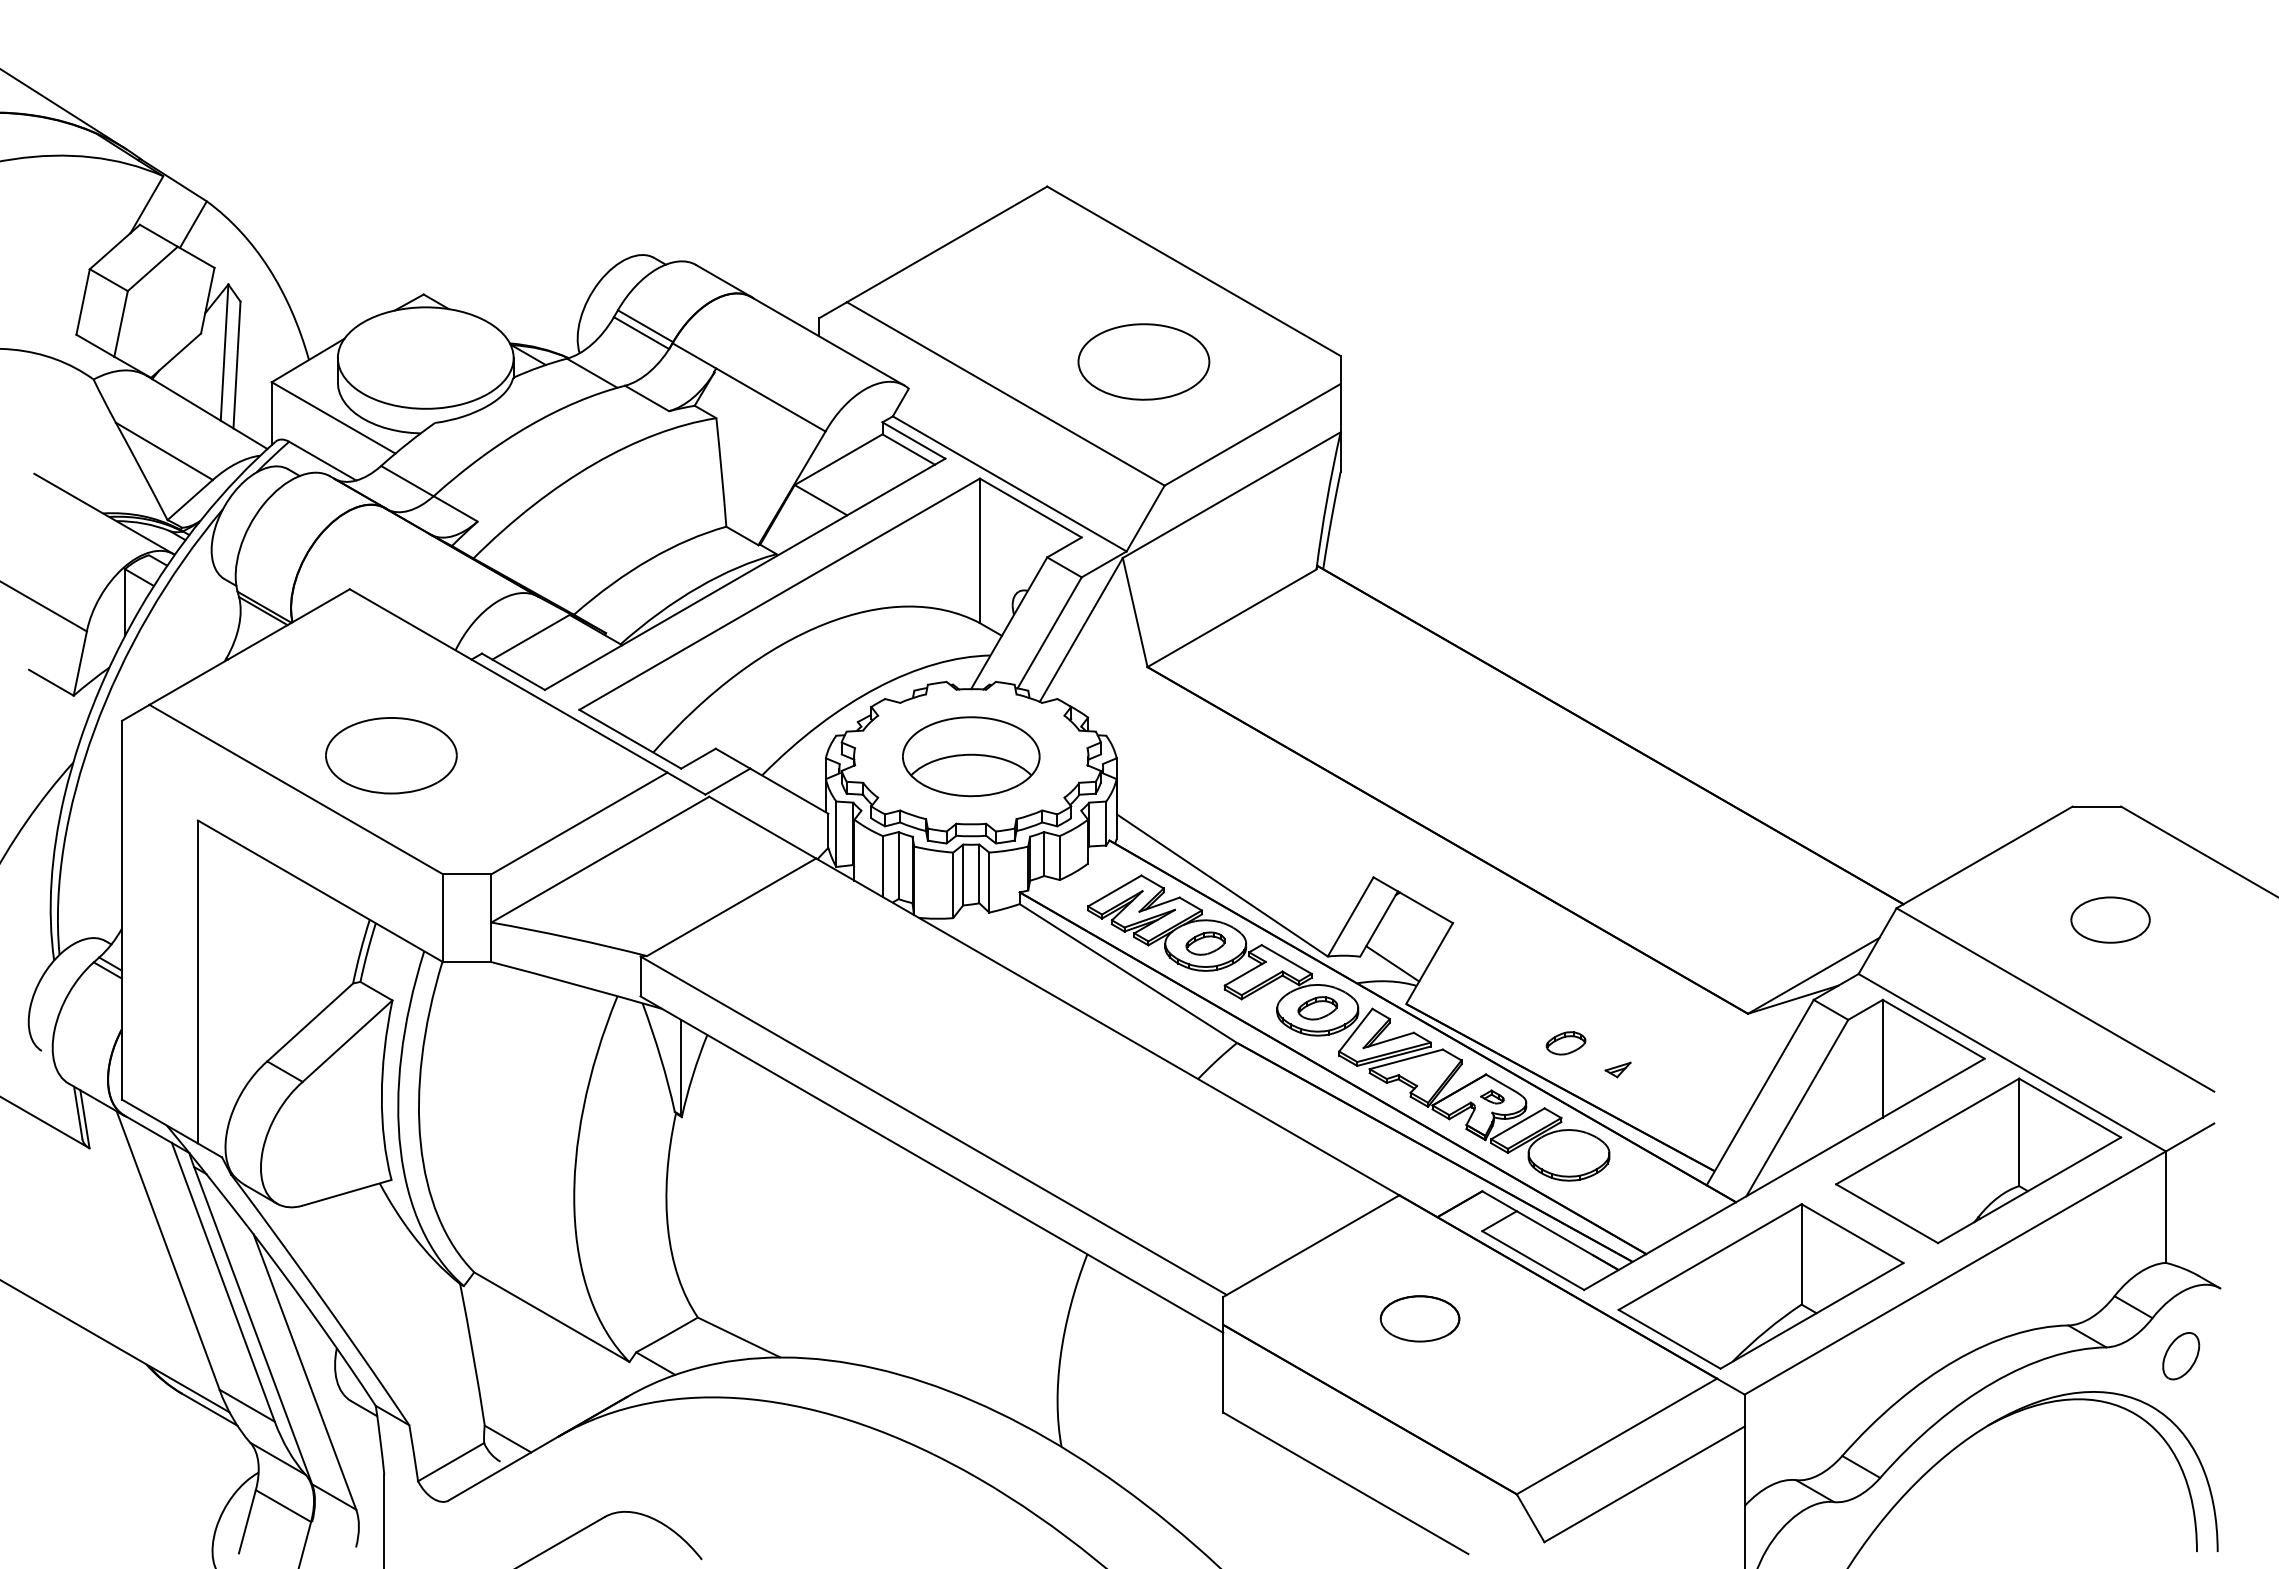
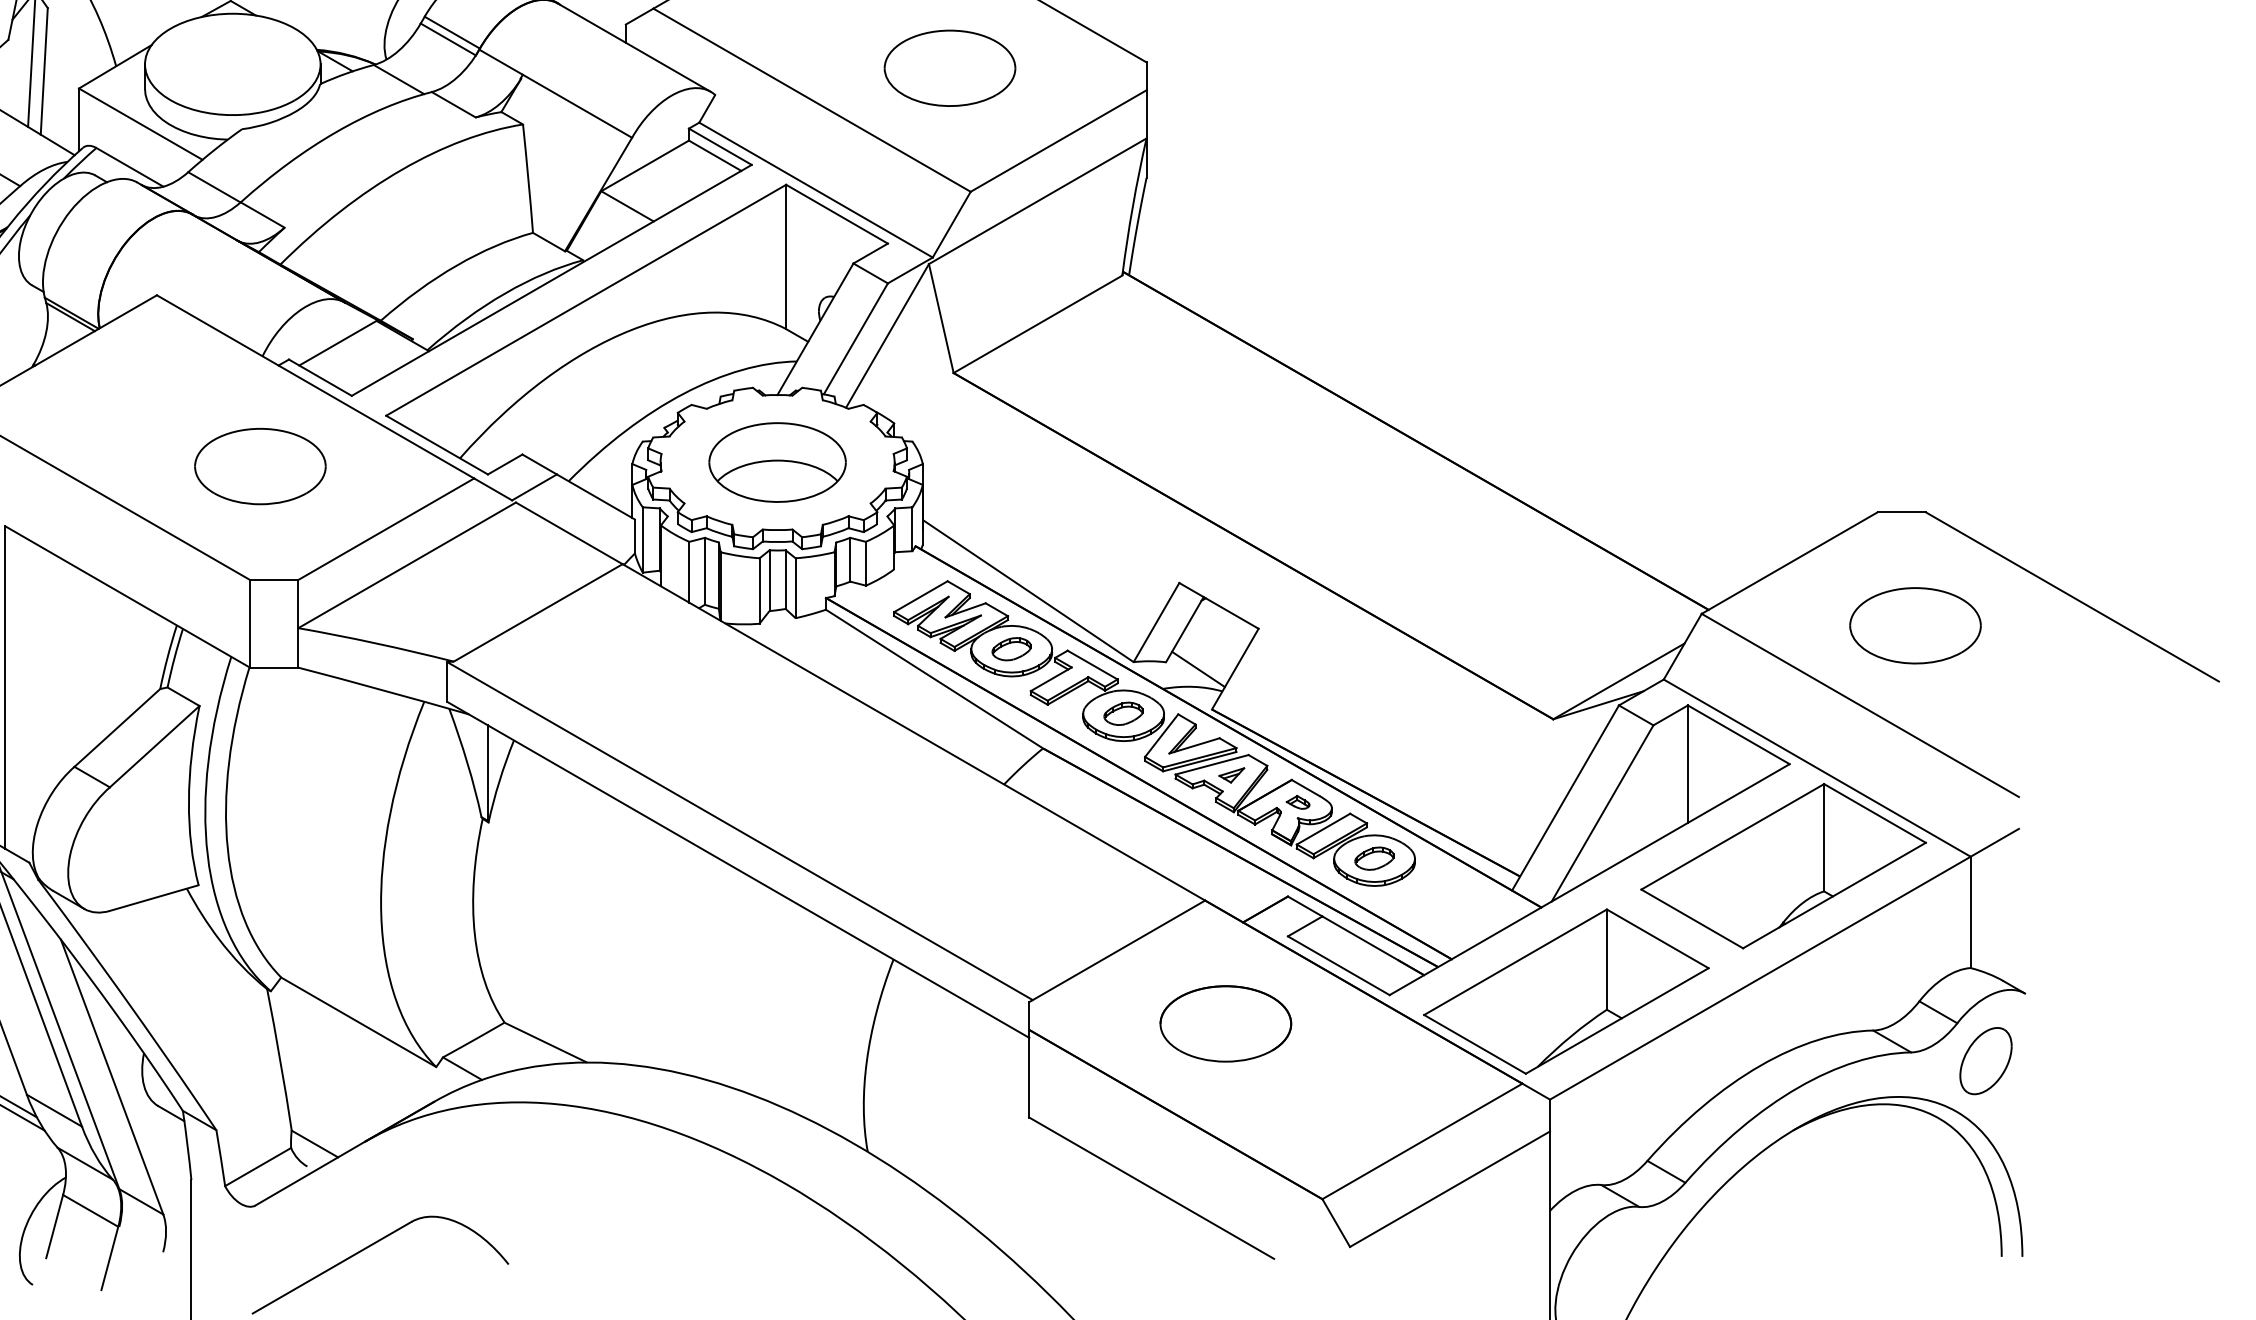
part: (391, 755) -> (260, 466), moved
part: (2110, 919) -> (1915, 625), size x1.67
part: (1565, 1043) -> (1374, 858), moved
part: (1617, 1069) -> (1231, 774), moved
part: (1419, 1318) -> (1225, 1023), size x1.67
part: (2180, 1356) -> (1985, 1061), size x1.43

